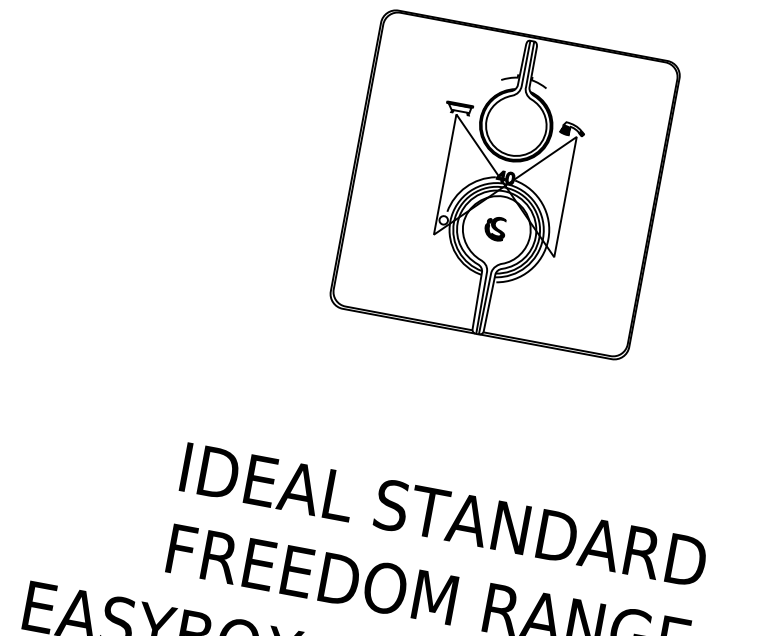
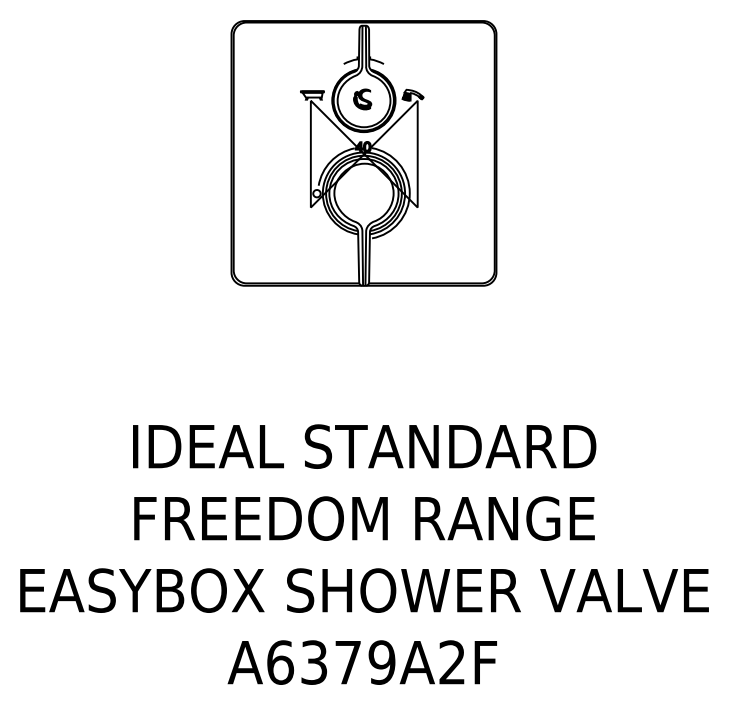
part: (495, 228) -> (362, 99), moved

